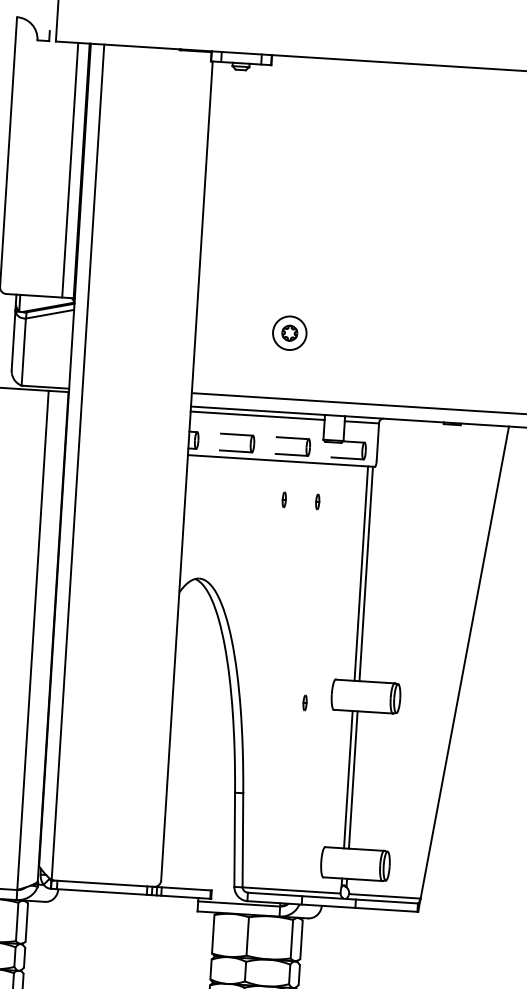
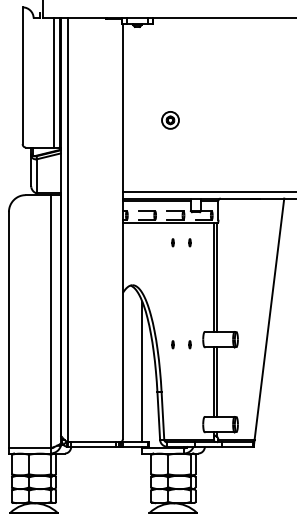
part: (289, 333) -> (170, 120), moved
part: (270, 700) -> (172, 344), added
line: (208, 749) -> (142, 371), added

